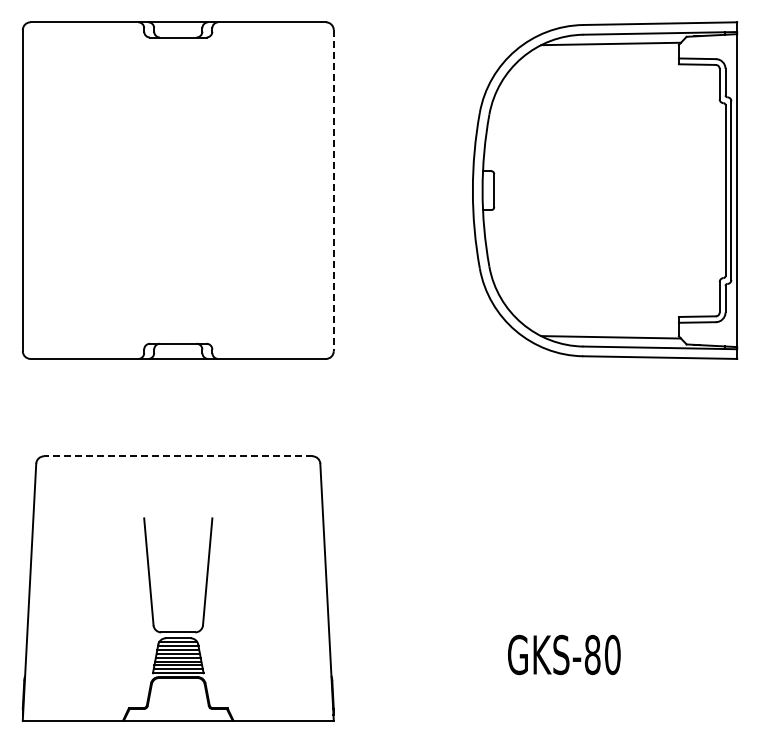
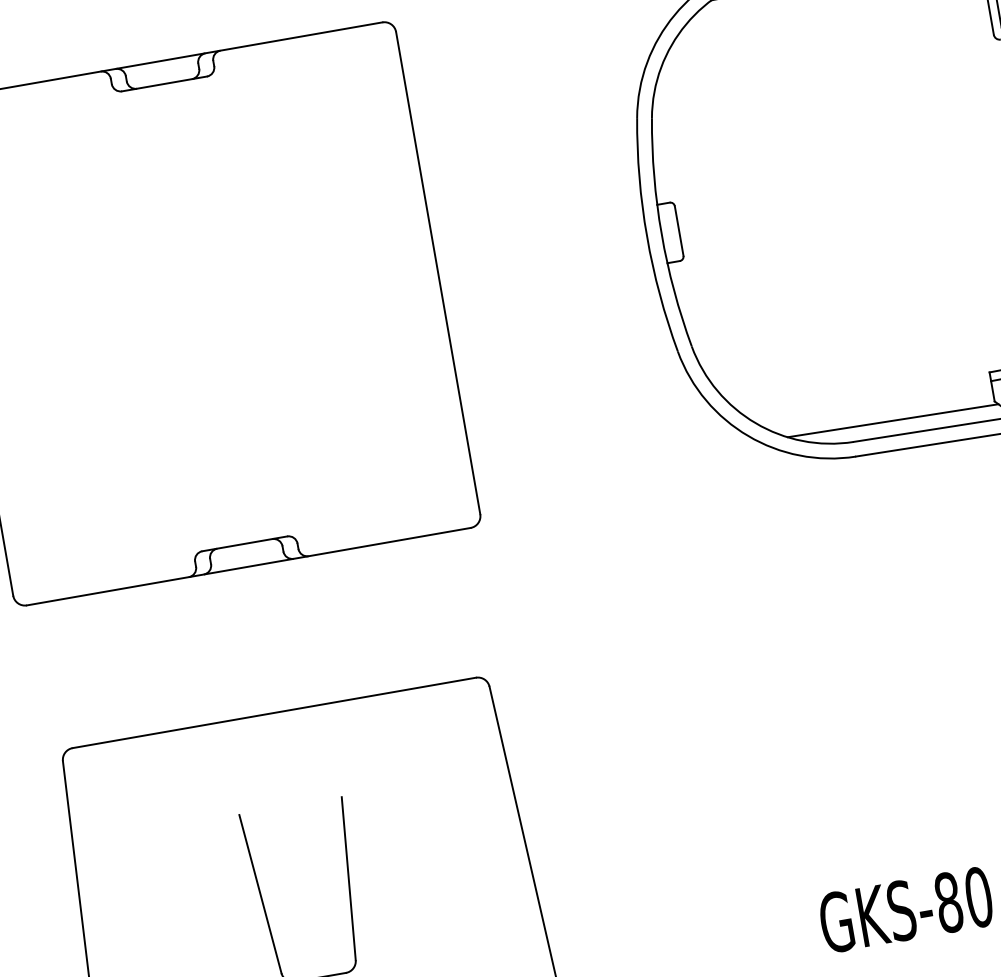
line: (333, 190) -> (437, 273), dashed -> solid
line: (177, 456) -> (273, 713), dashed -> solid

